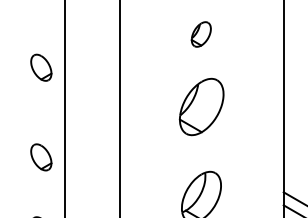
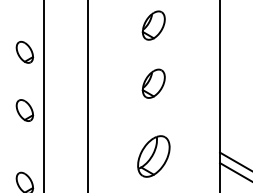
part: (201, 34) -> (153, 25), size x1.43
part: (201, 106) -> (153, 83), size x0.62
part: (40, 157) -> (24, 110), moved

